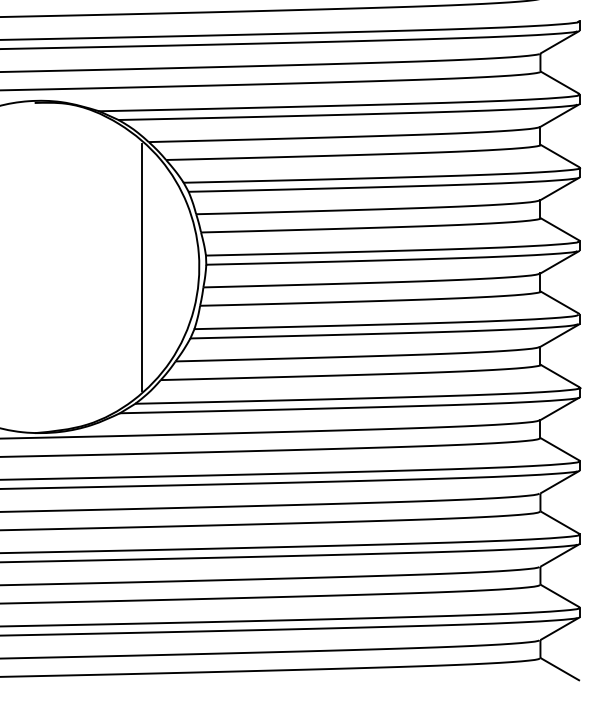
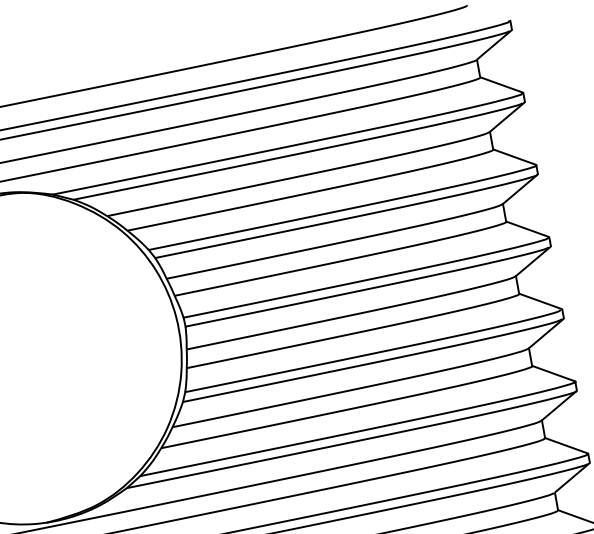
line: (142, 267) -> (123, 340), removed

